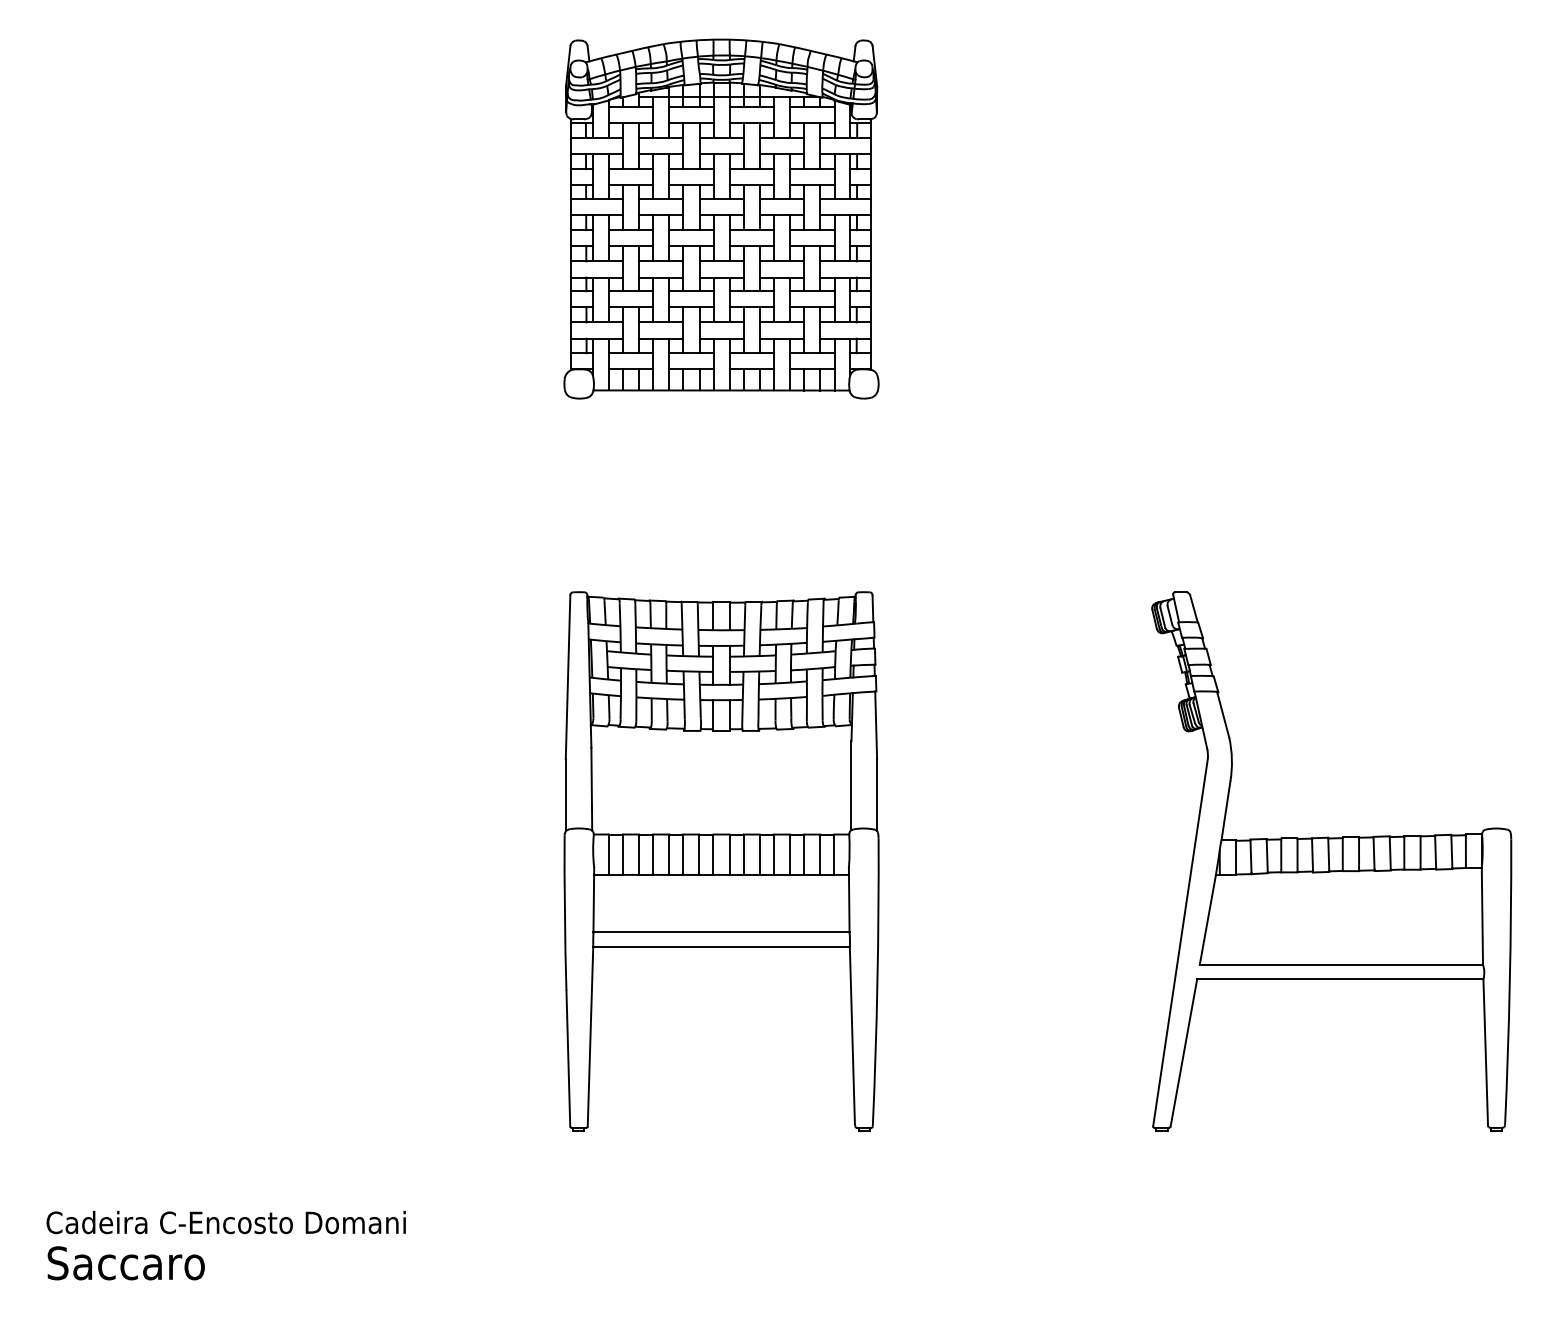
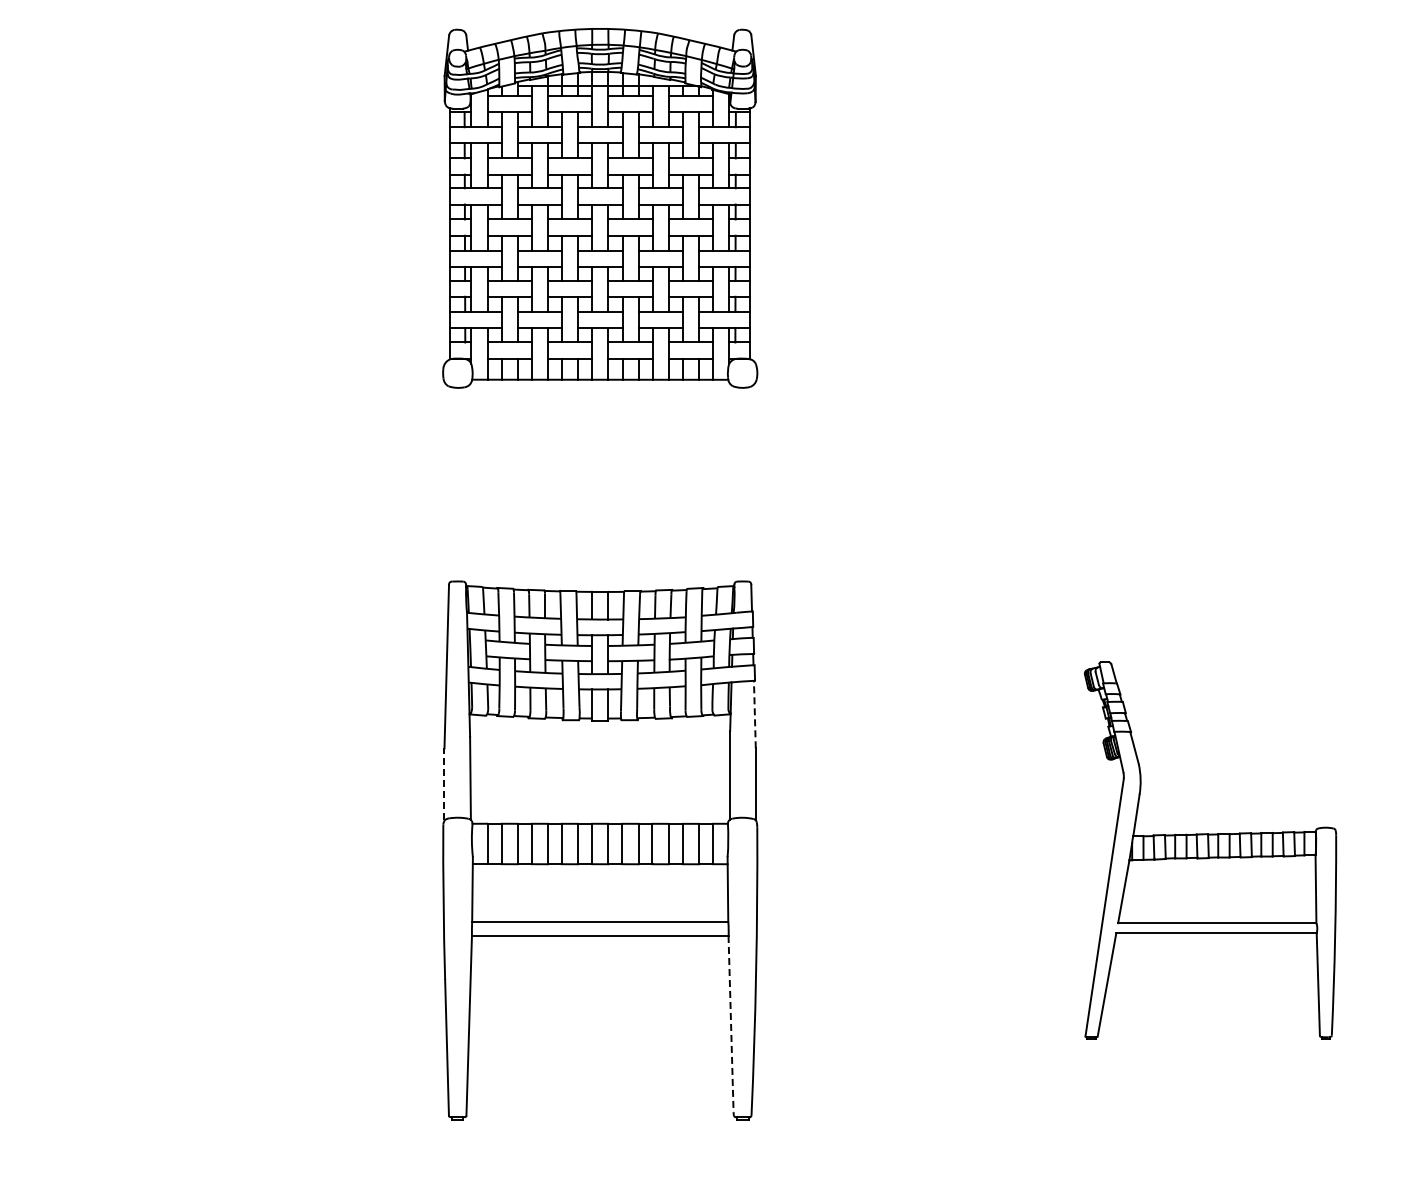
line: (876, 725) -> (755, 714), solid -> dashed
line: (565, 794) -> (444, 783), solid -> dashed
part: (1331, 861) -> (1210, 850), size x0.7
line: (852, 1035) -> (731, 1024), solid -> dashed

